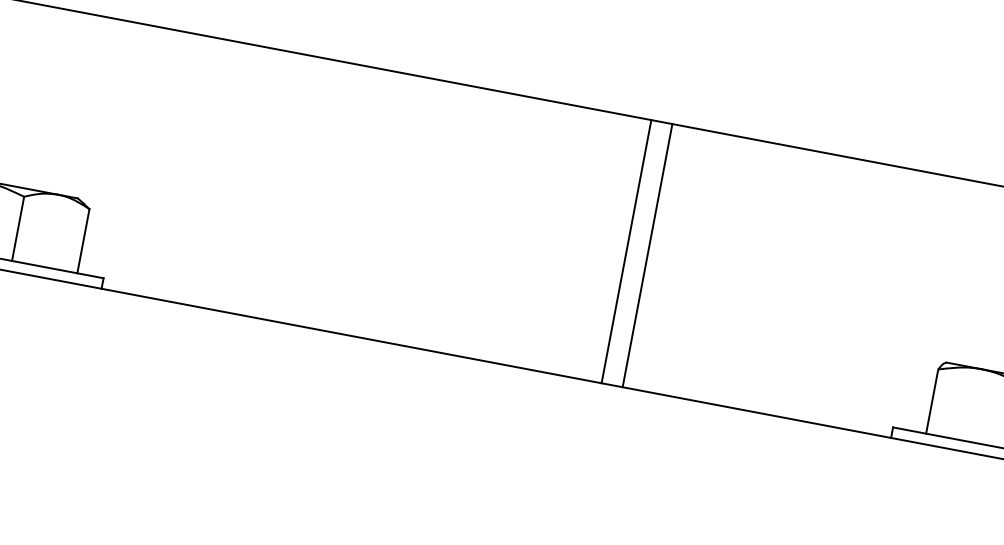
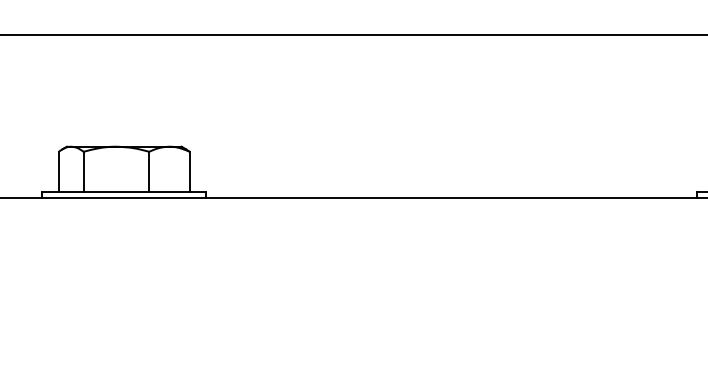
line: (626, 251) -> (517, 116), removed
line: (647, 255) -> (530, 116), removed

